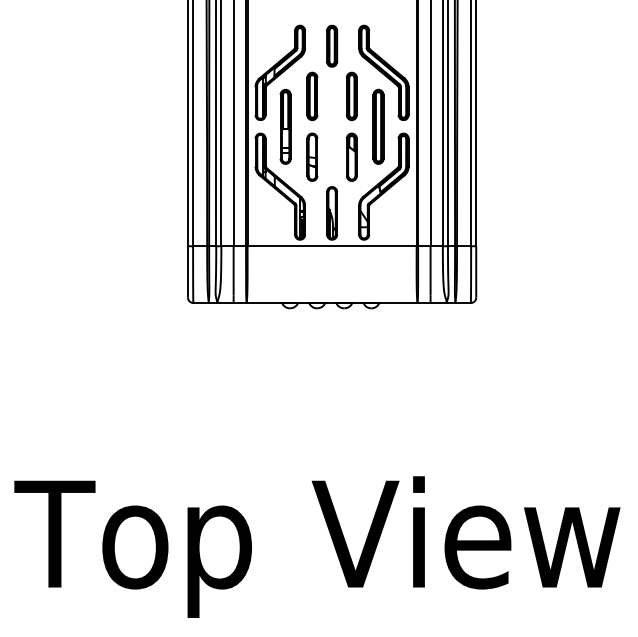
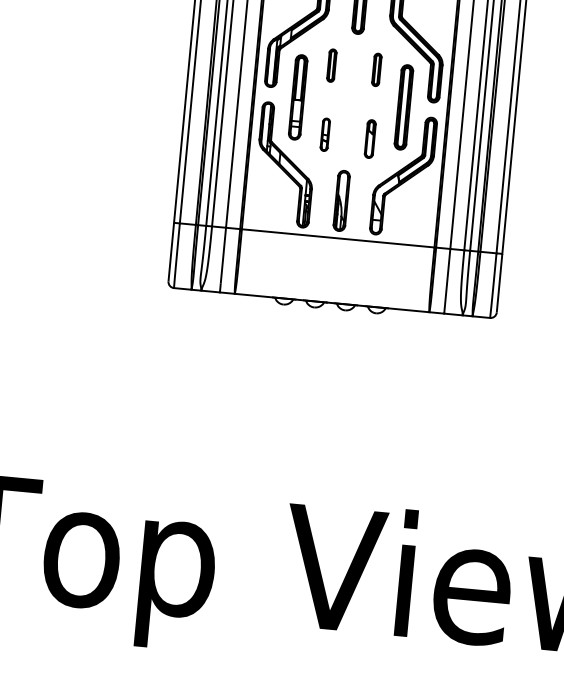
part: (312, 96) -> (331, 65), size x0.6
part: (351, 96) -> (376, 69), size x0.6
part: (312, 156) -> (325, 134), size x0.6
part: (351, 156) -> (369, 138), size x0.7

